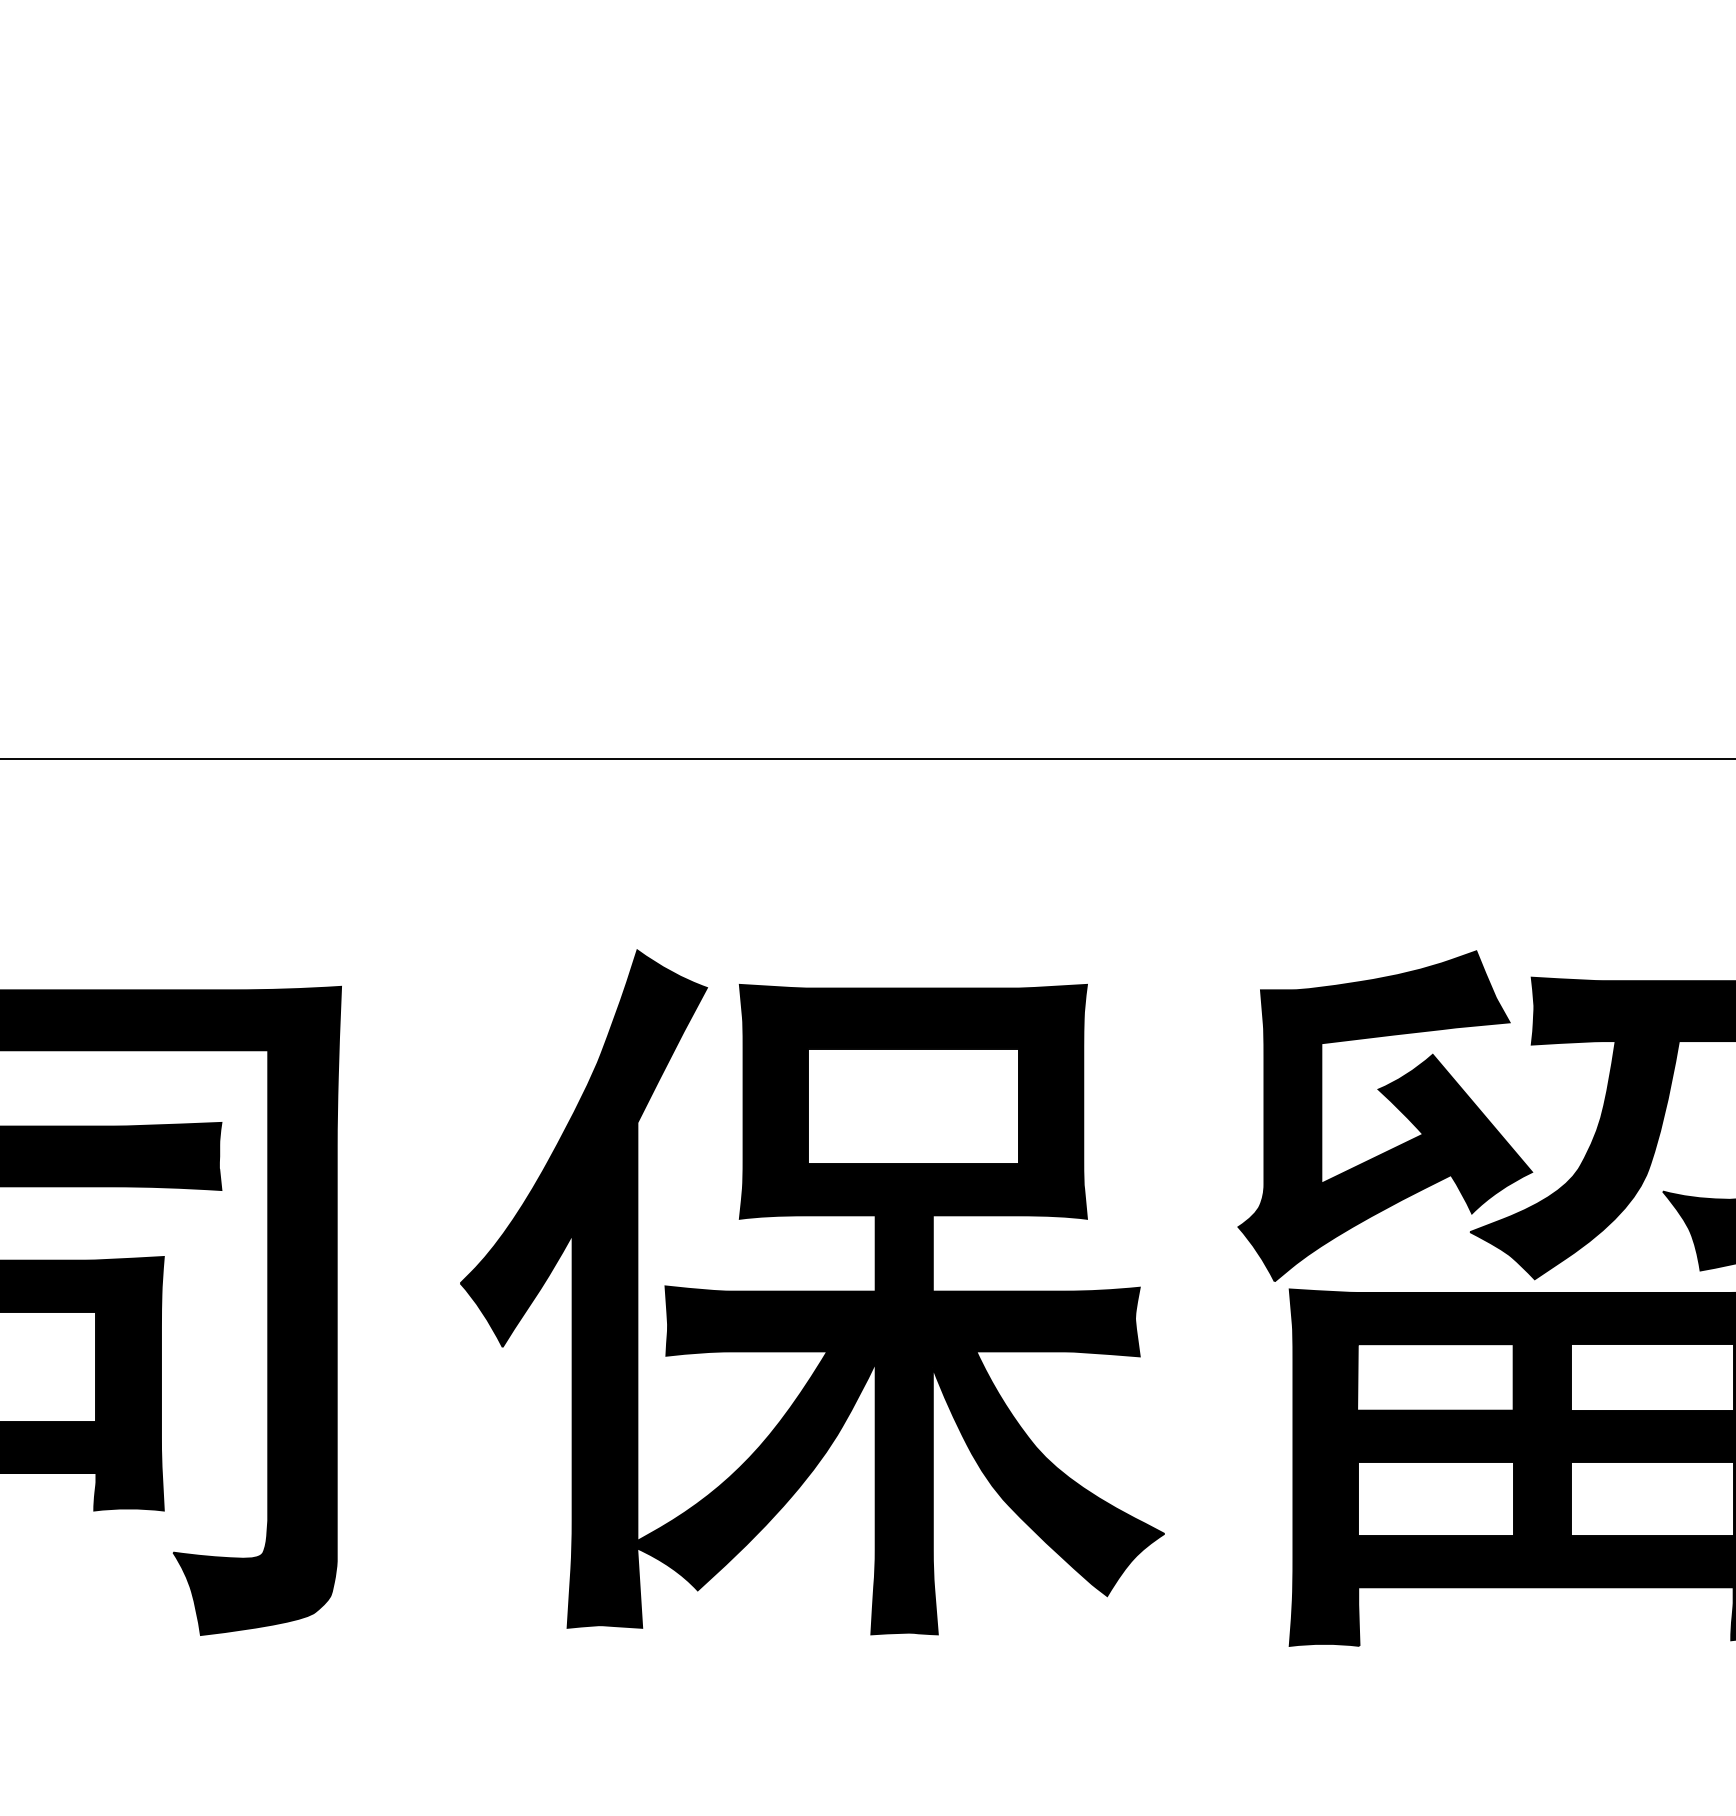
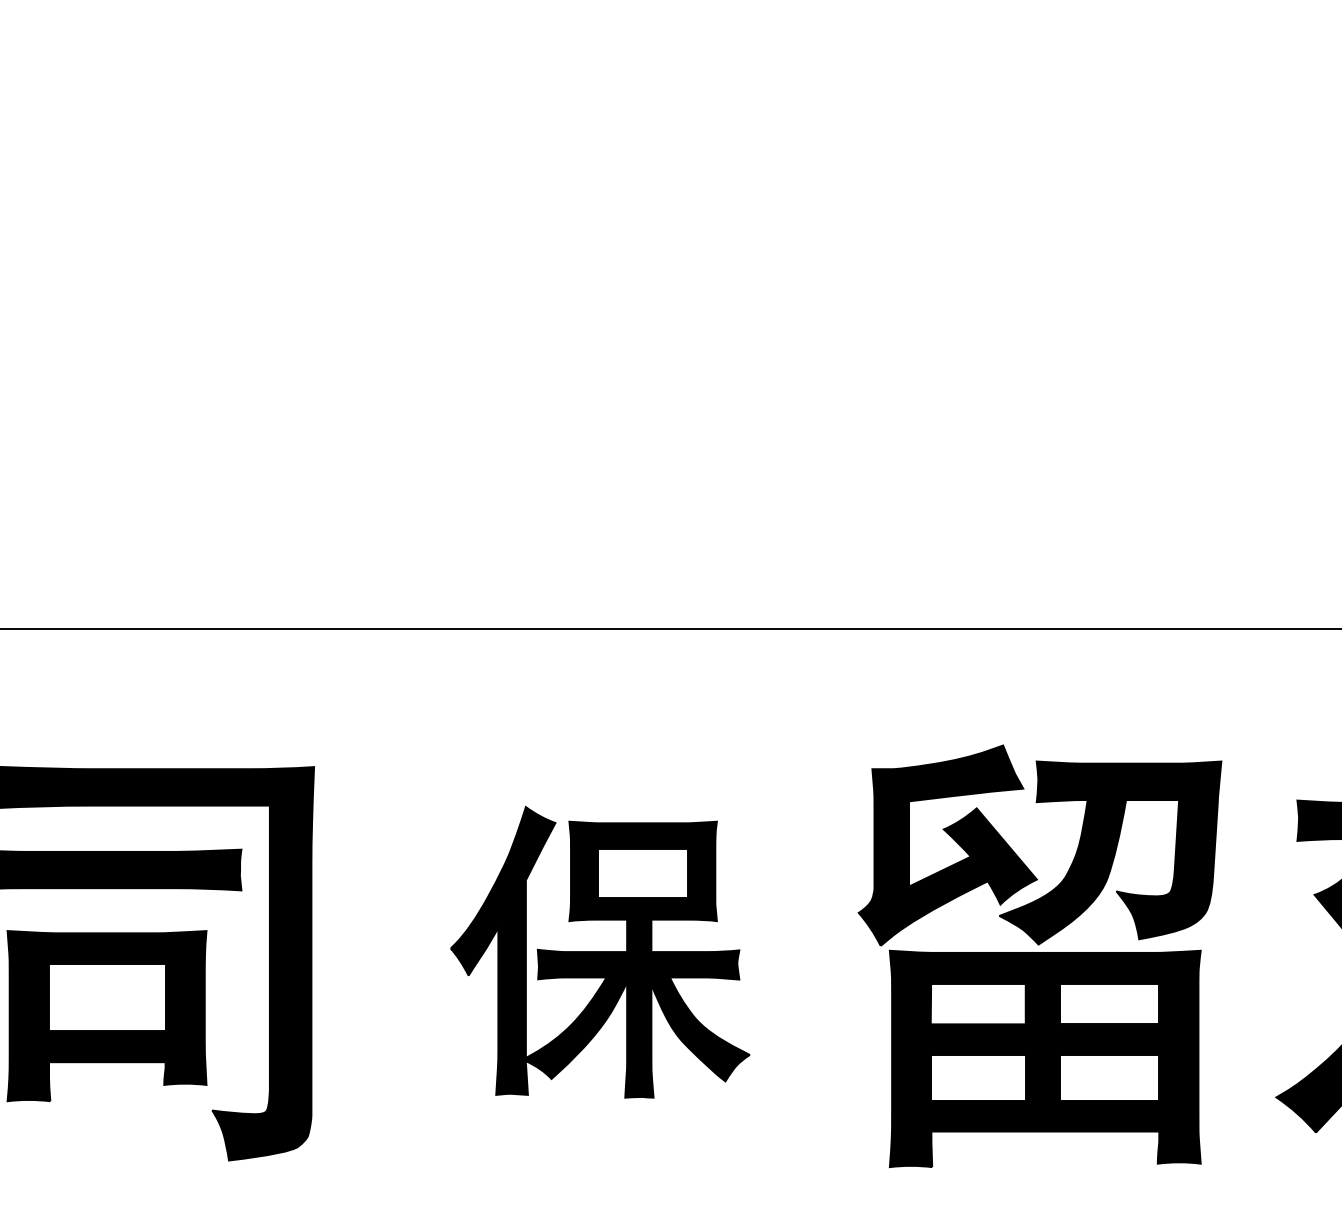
part: (812, 1290) -> (600, 951), size x0.7

